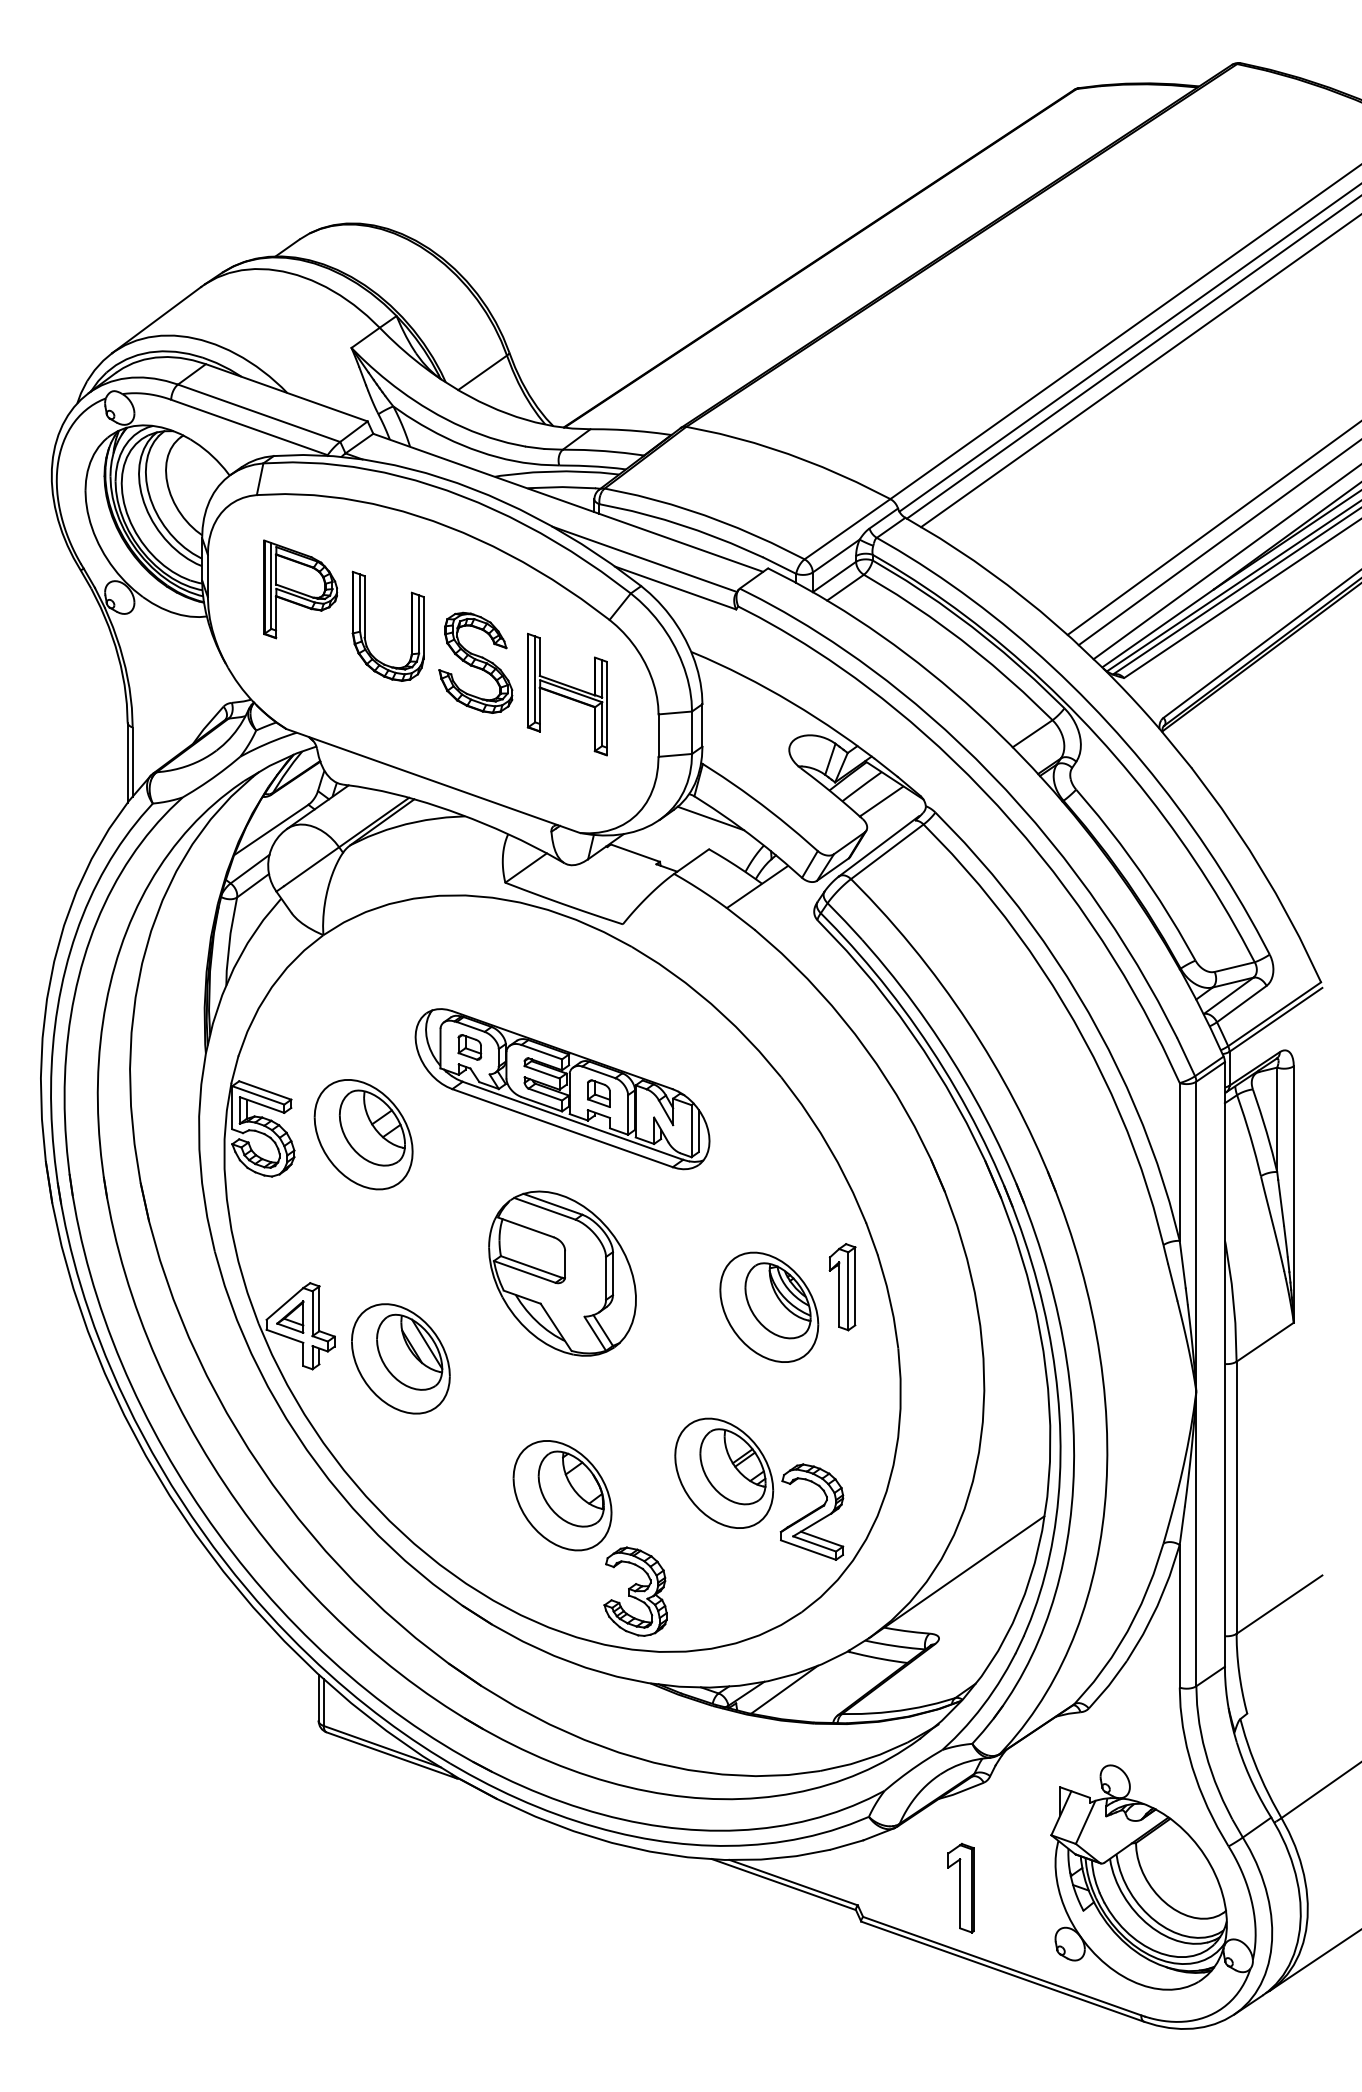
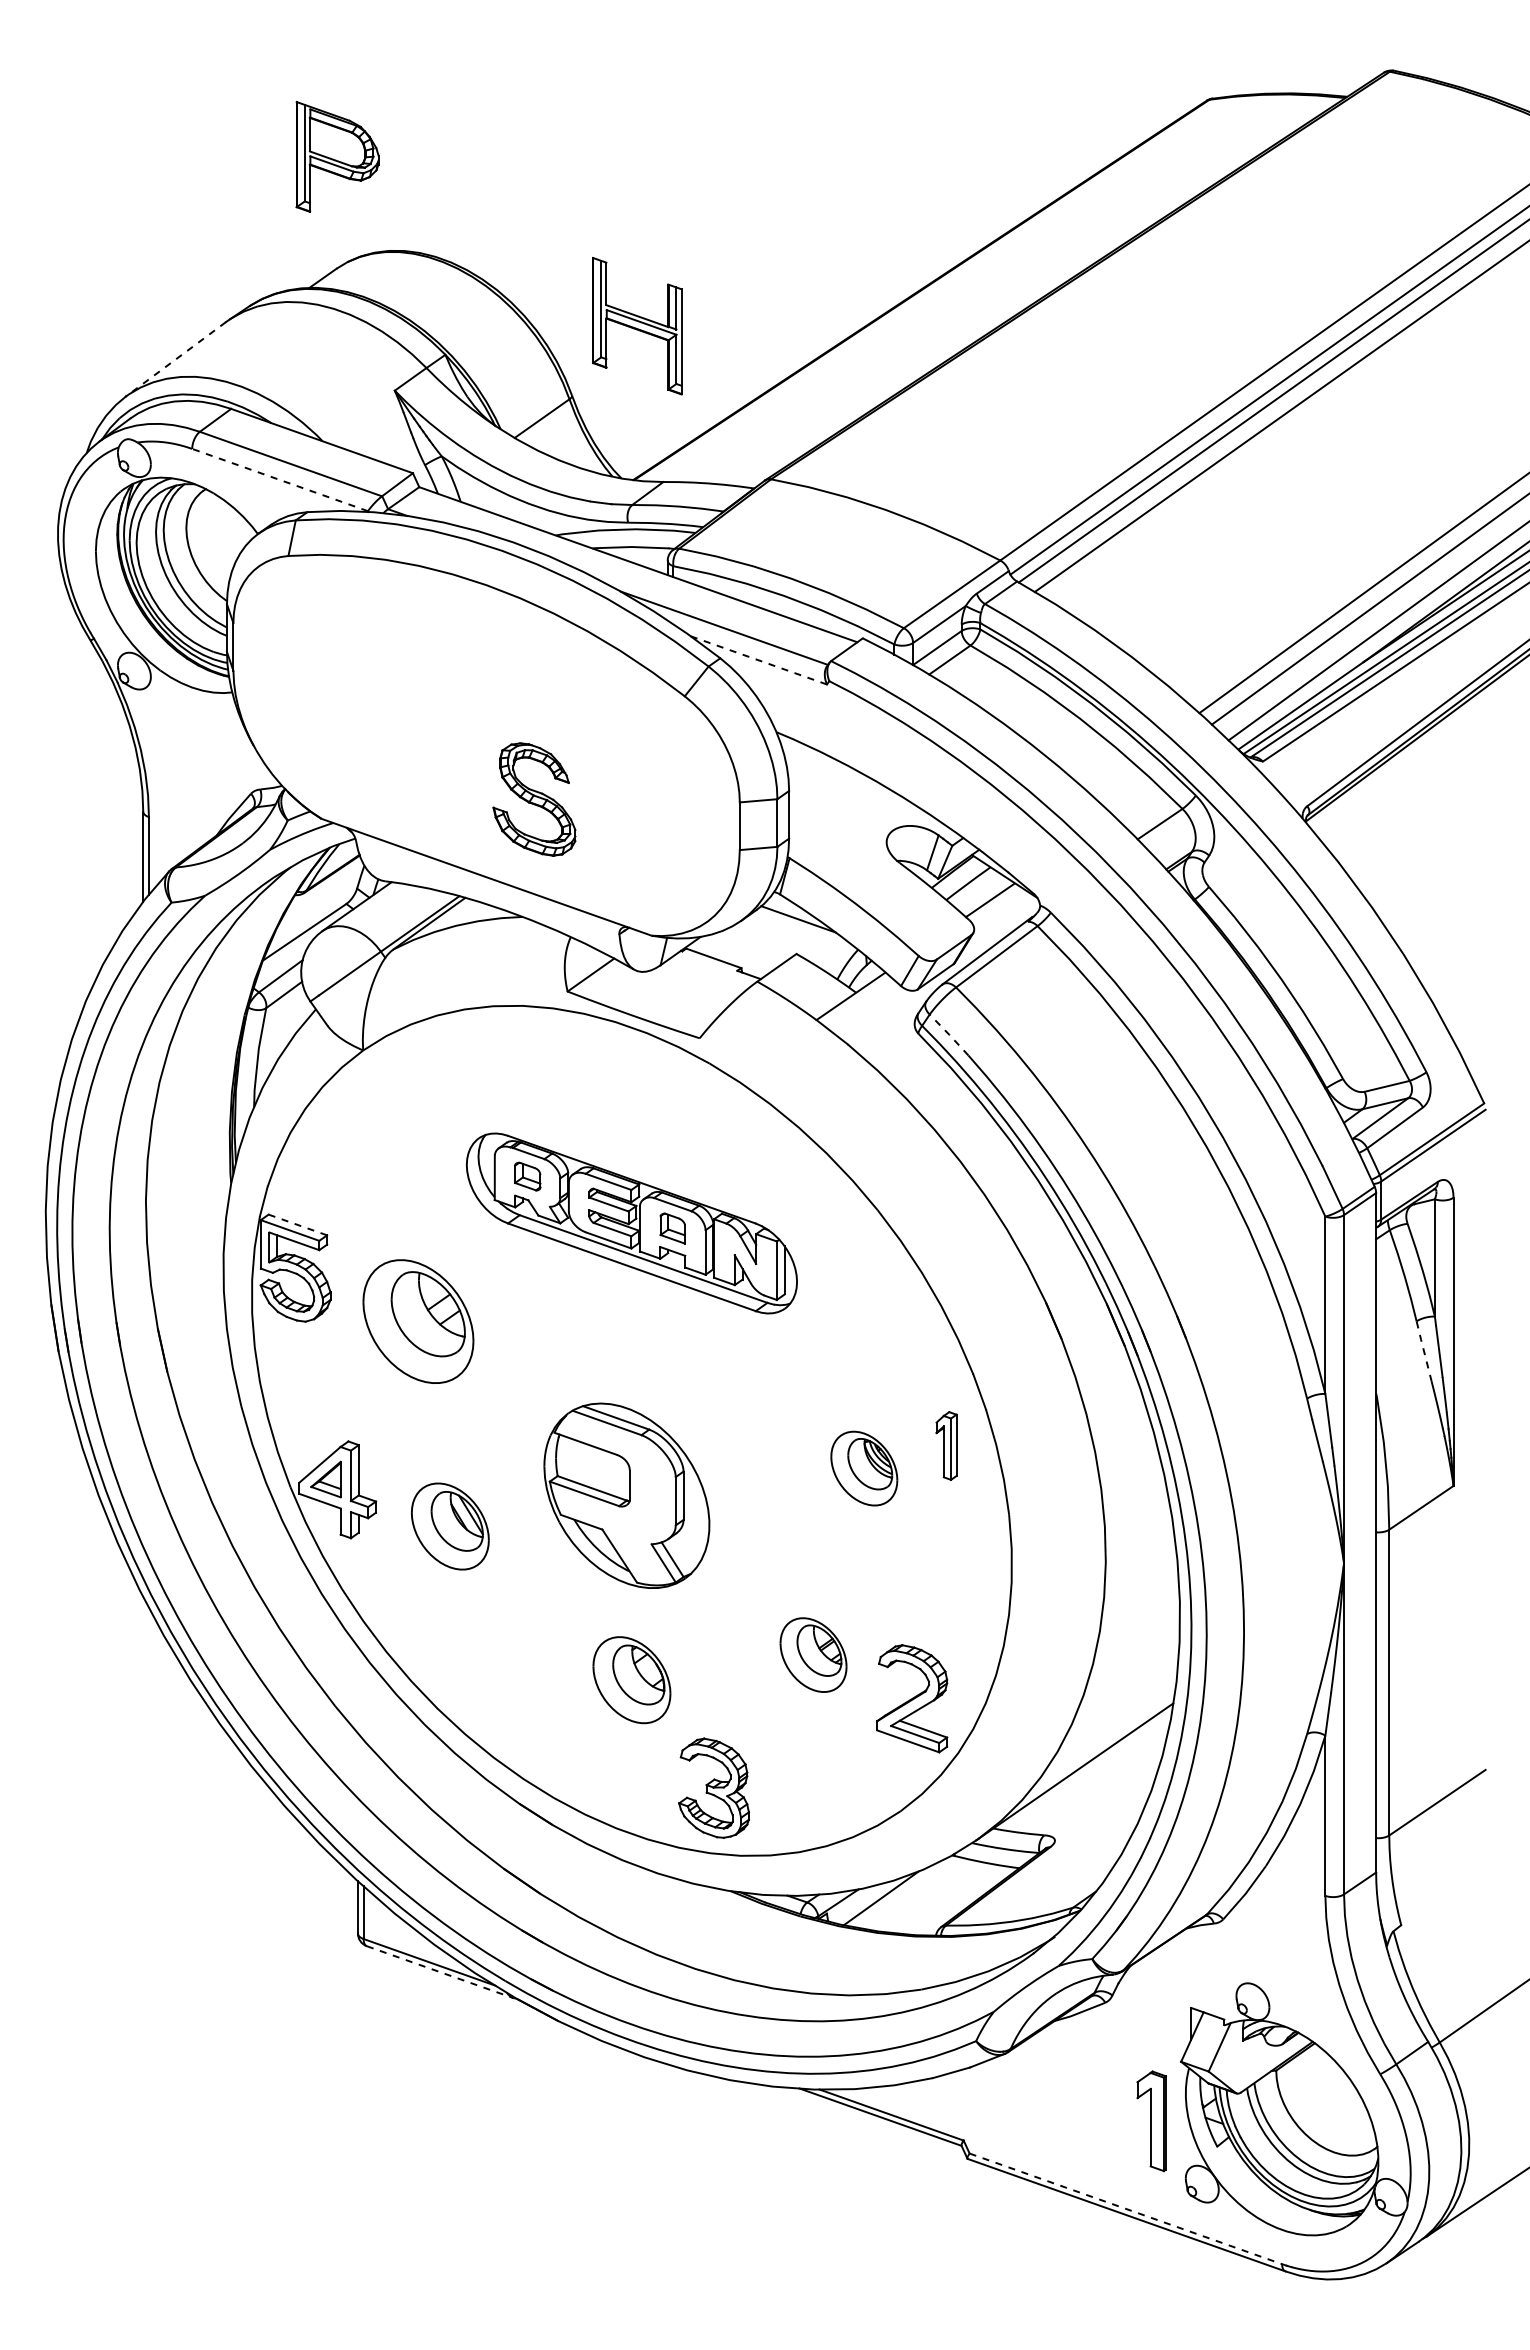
line: (156, 320) -> (175, 359), solid -> dashed
line: (248, 427) -> (279, 479), solid -> dashed
part: (300, 588) -> (337, 156), moved
line: (675, 588) -> (758, 660), solid -> dashed
part: (365, 626) -> (410, 703), removed
part: (475, 662) -> (534, 799), moved
part: (567, 694) -> (637, 326), moved
line: (845, 920) -> (949, 1034), solid -> dashed
line: (264, 1090) -> (297, 1224), solid -> dashed
part: (363, 1134) -> (418, 1321), moved
line: (1267, 1202) -> (1423, 1350), solid -> dashed
part: (562, 1273) -> (626, 1495), moved
part: (842, 1286) -> (946, 1445), size x0.7
part: (769, 1307) -> (864, 1468), size x0.6
part: (401, 1358) -> (450, 1526), size x0.7
part: (724, 1472) -> (813, 1654), size x0.6
part: (562, 1495) -> (631, 1679), size x0.7
line: (392, 1755) -> (440, 1972), solid -> dashed
part: (960, 1888) -> (1151, 2121), moved
line: (1001, 1965) -> (1125, 2208), solid -> dashed

